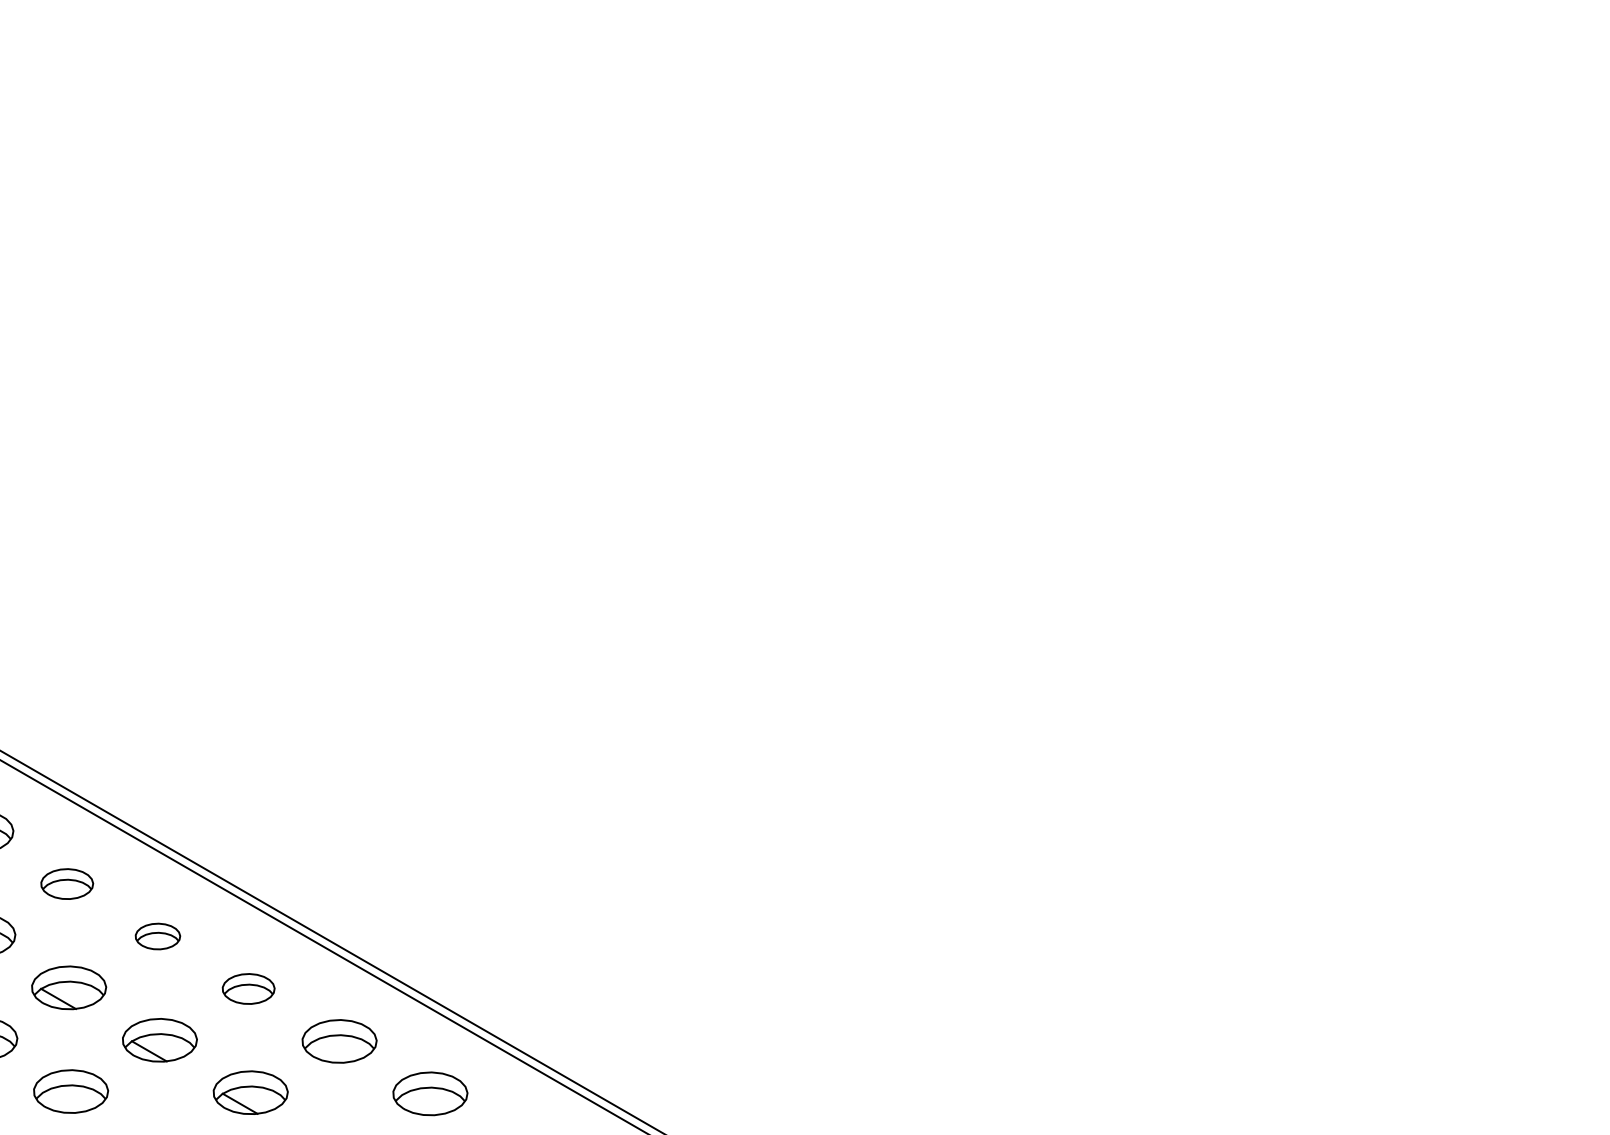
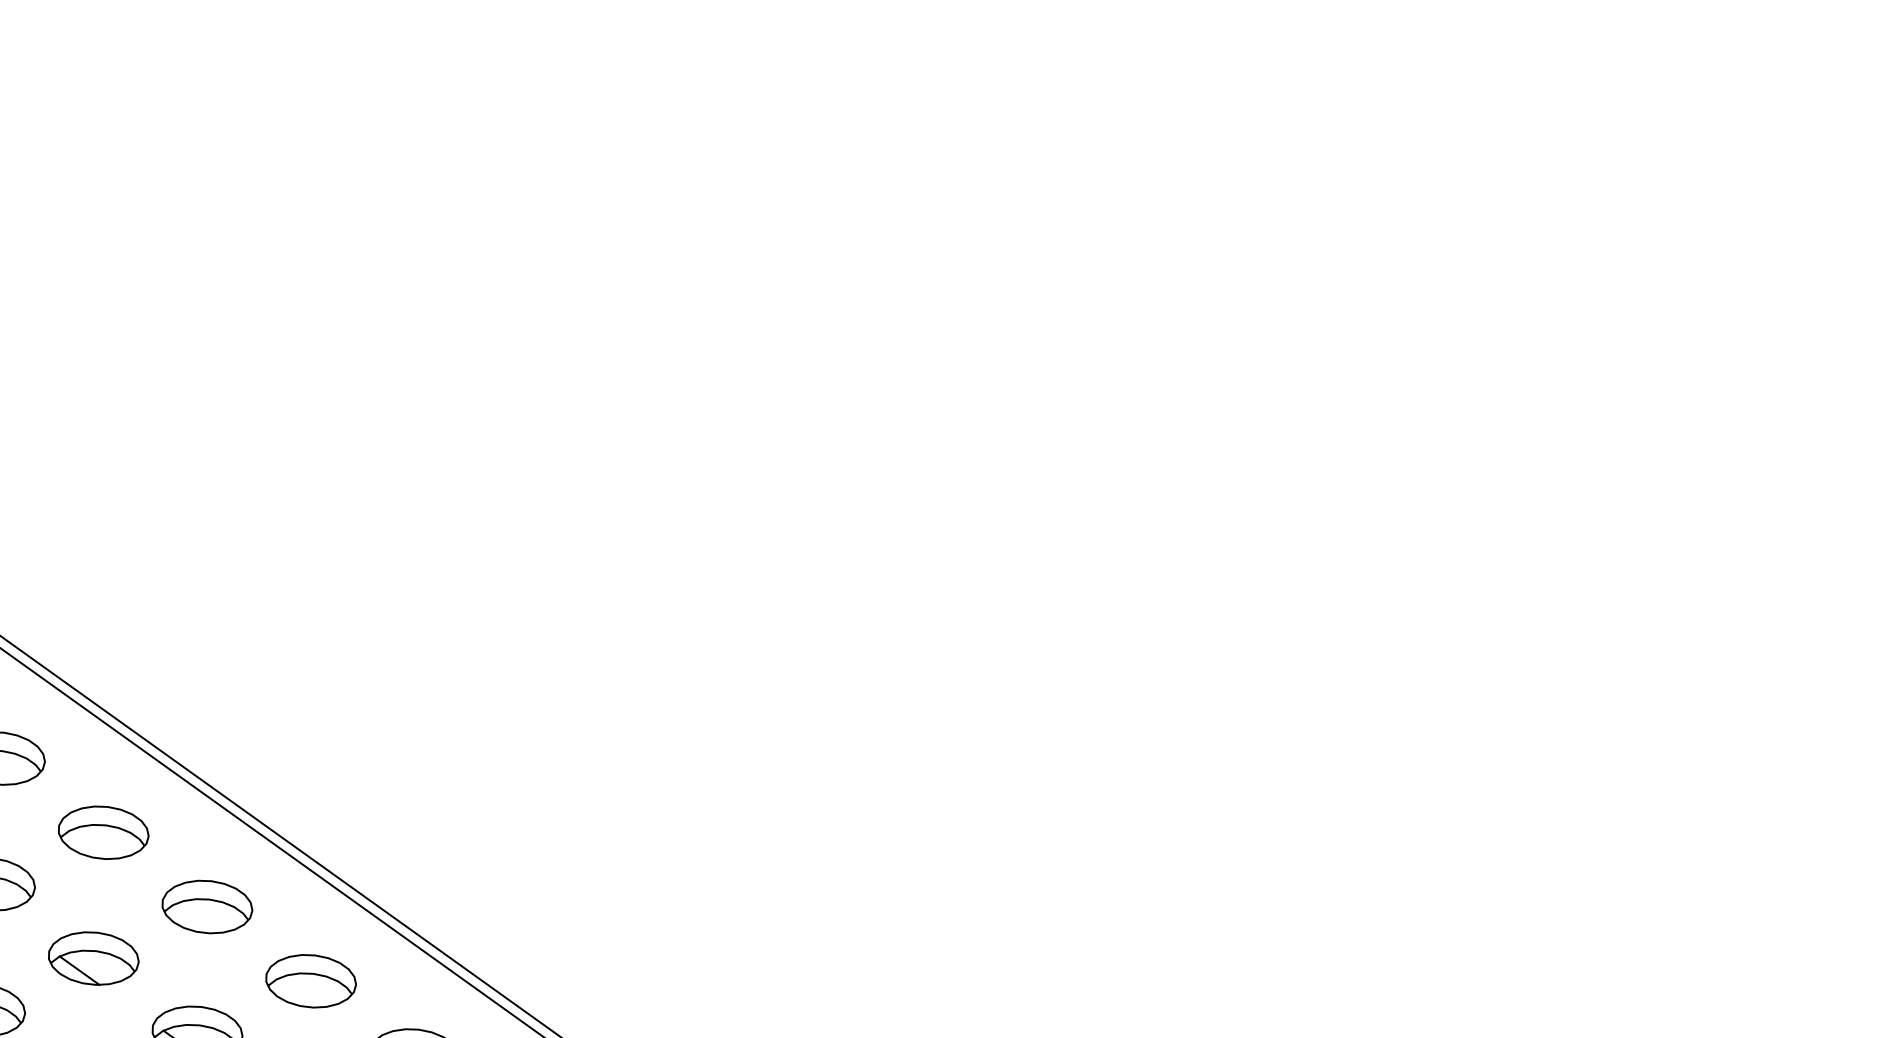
part: (67, 883) -> (104, 832), size x1.43
part: (157, 936) -> (206, 906), size x1.67
part: (248, 988) -> (310, 980), size x1.43

